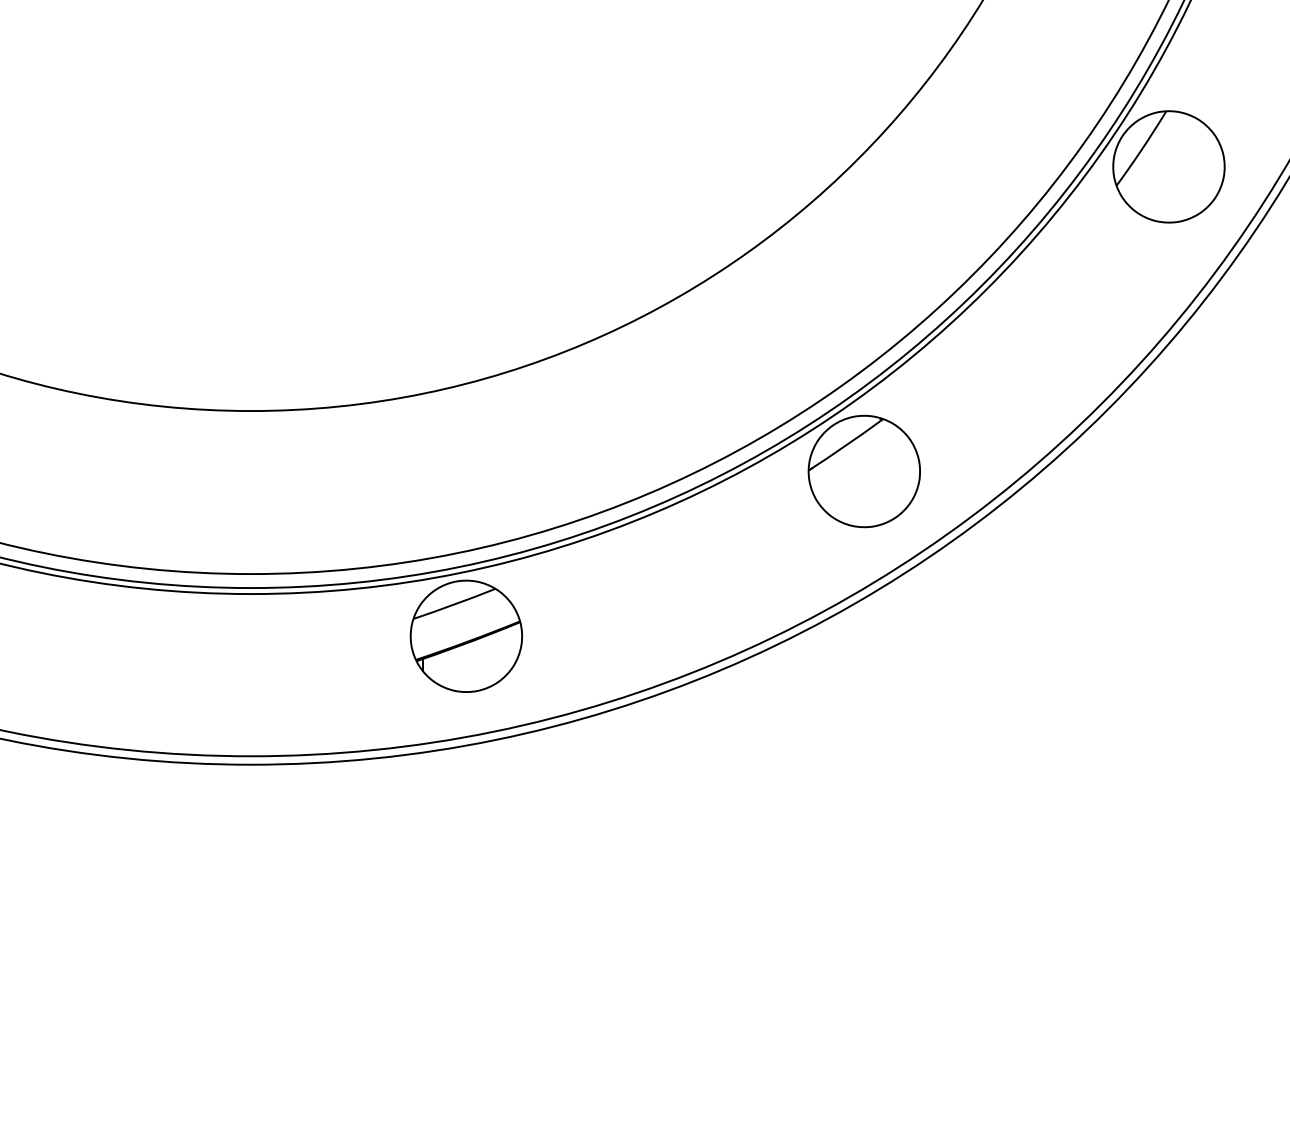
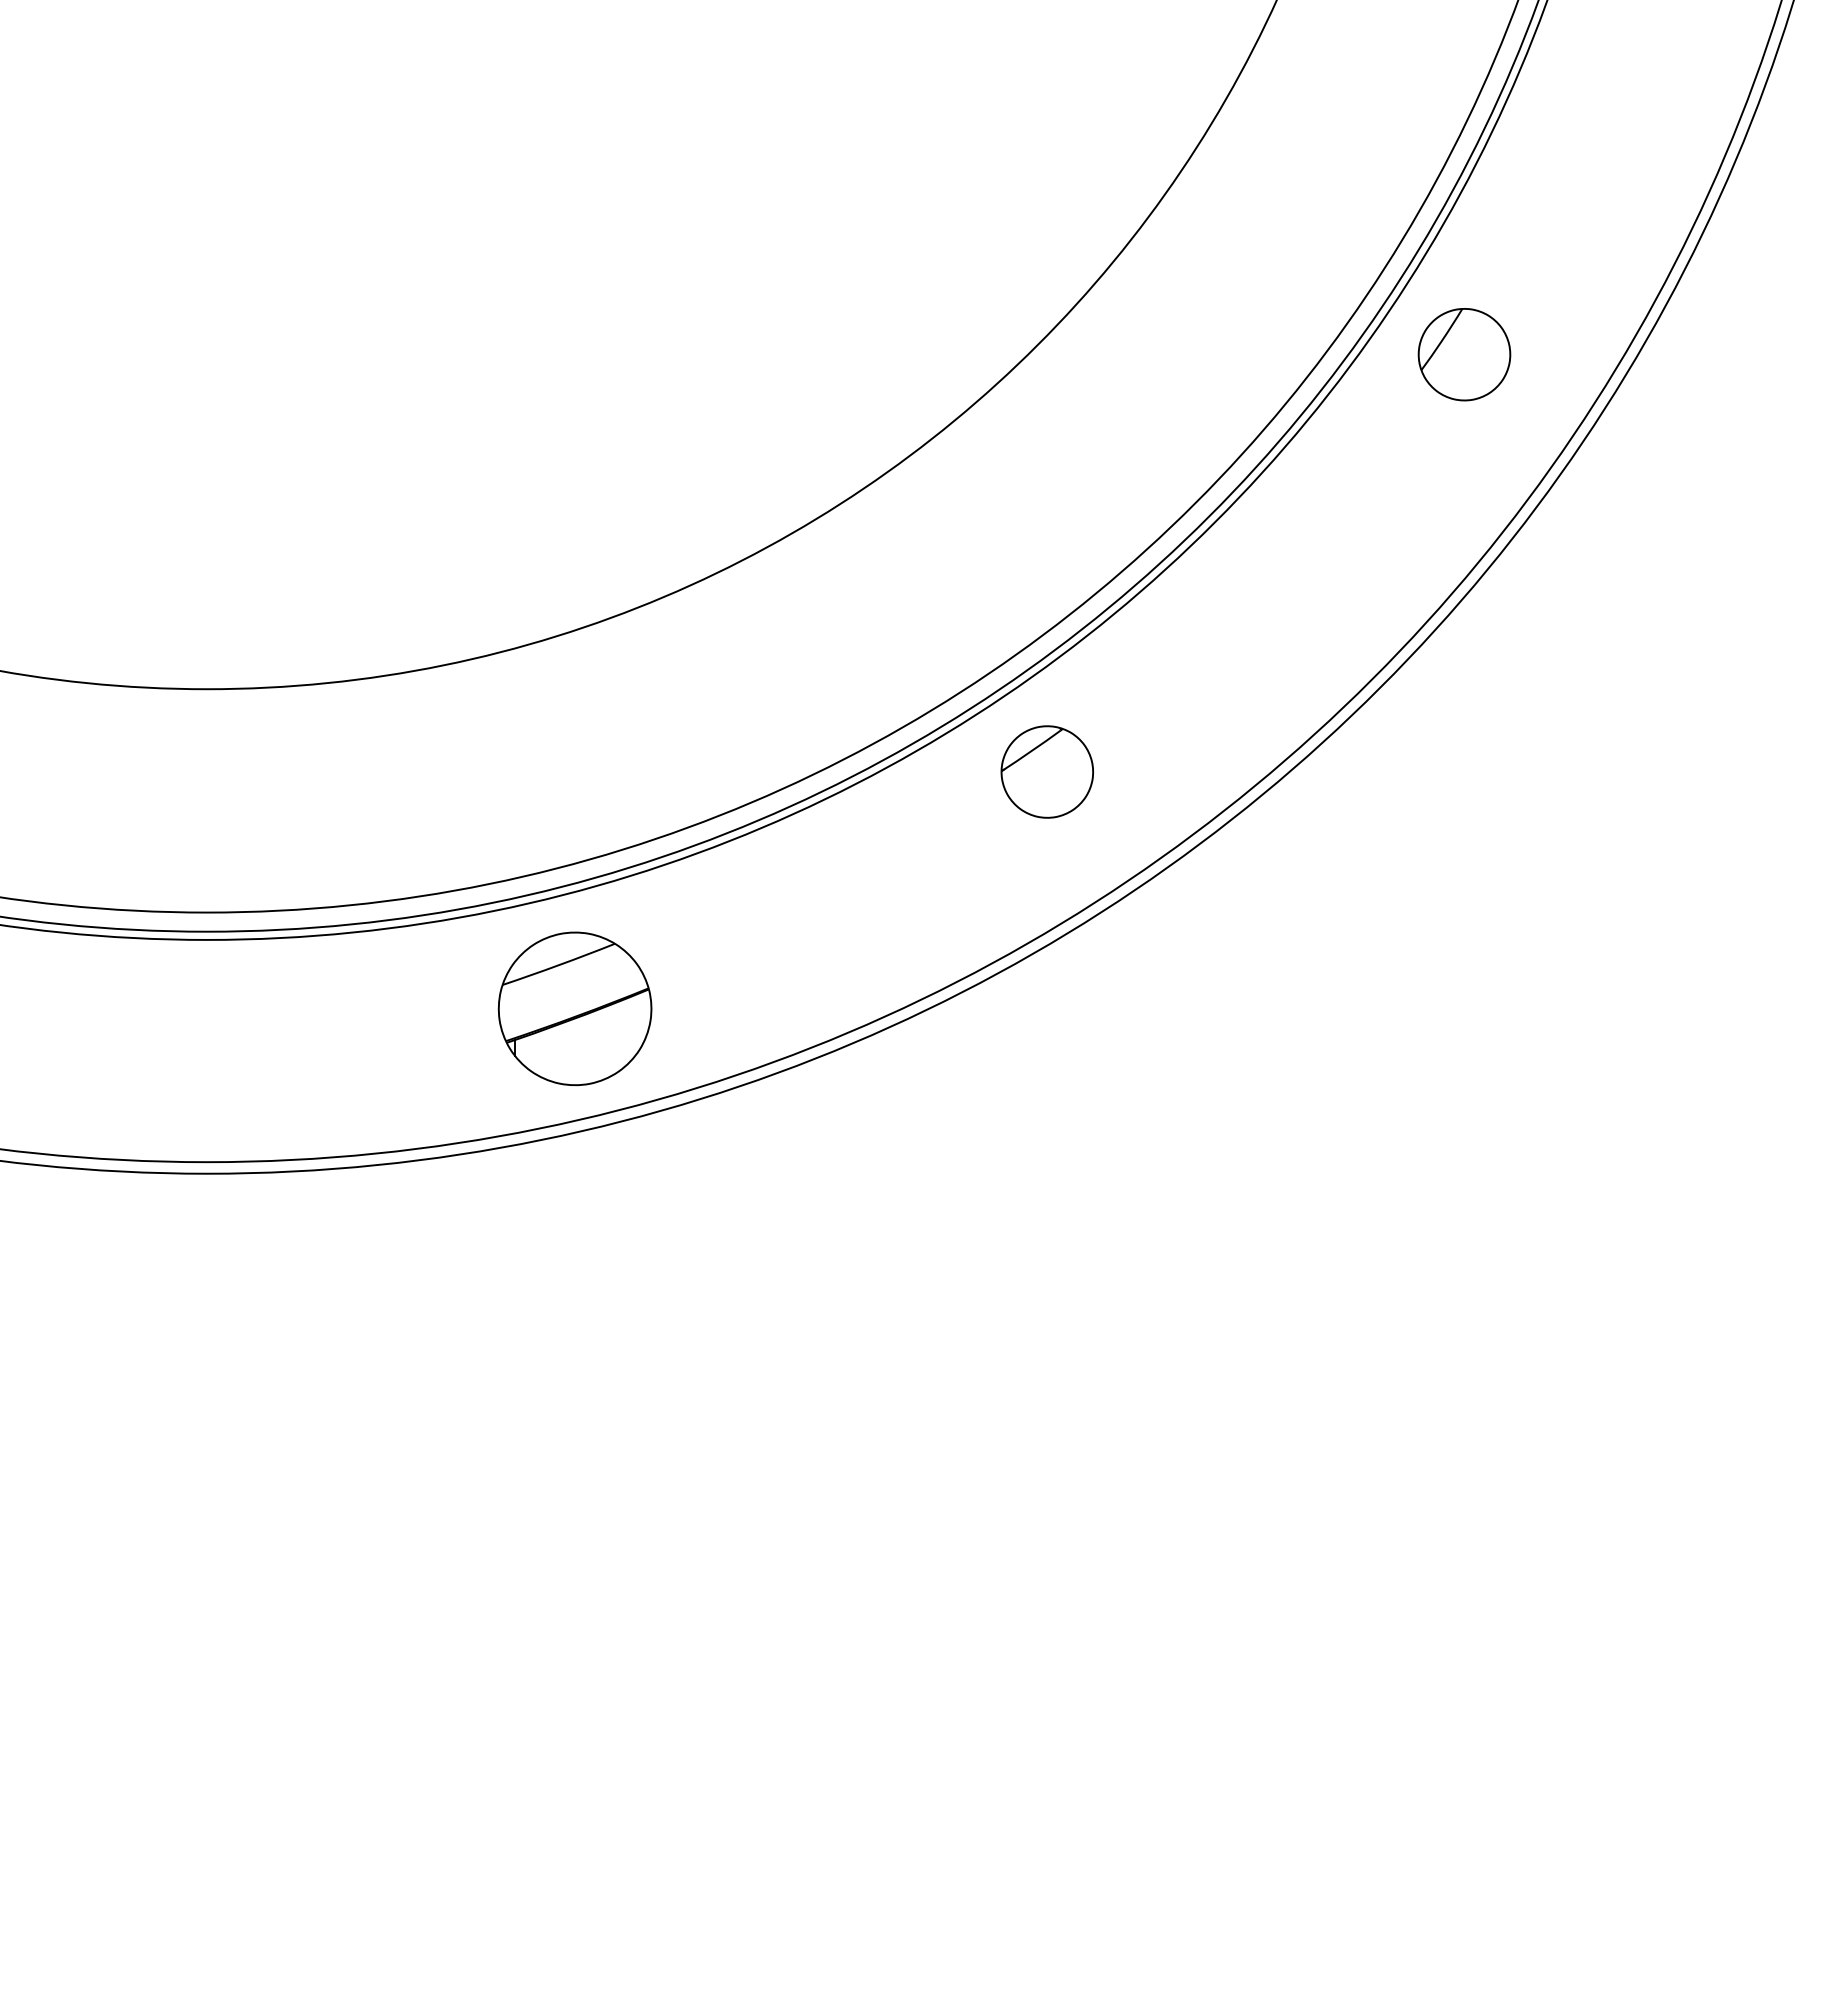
part: (1168, 166) -> (1464, 354), size x0.6
part: (864, 471) -> (1047, 771), size x0.6
part: (465, 636) -> (574, 1008), moved

